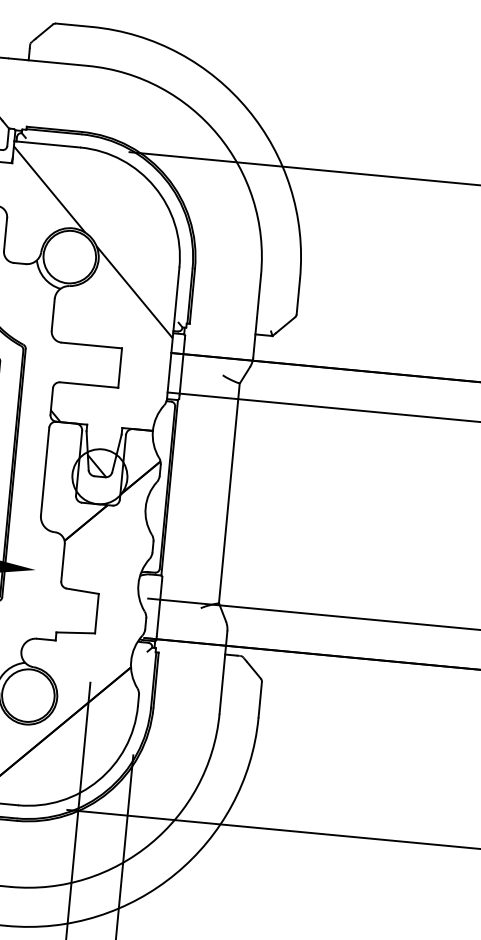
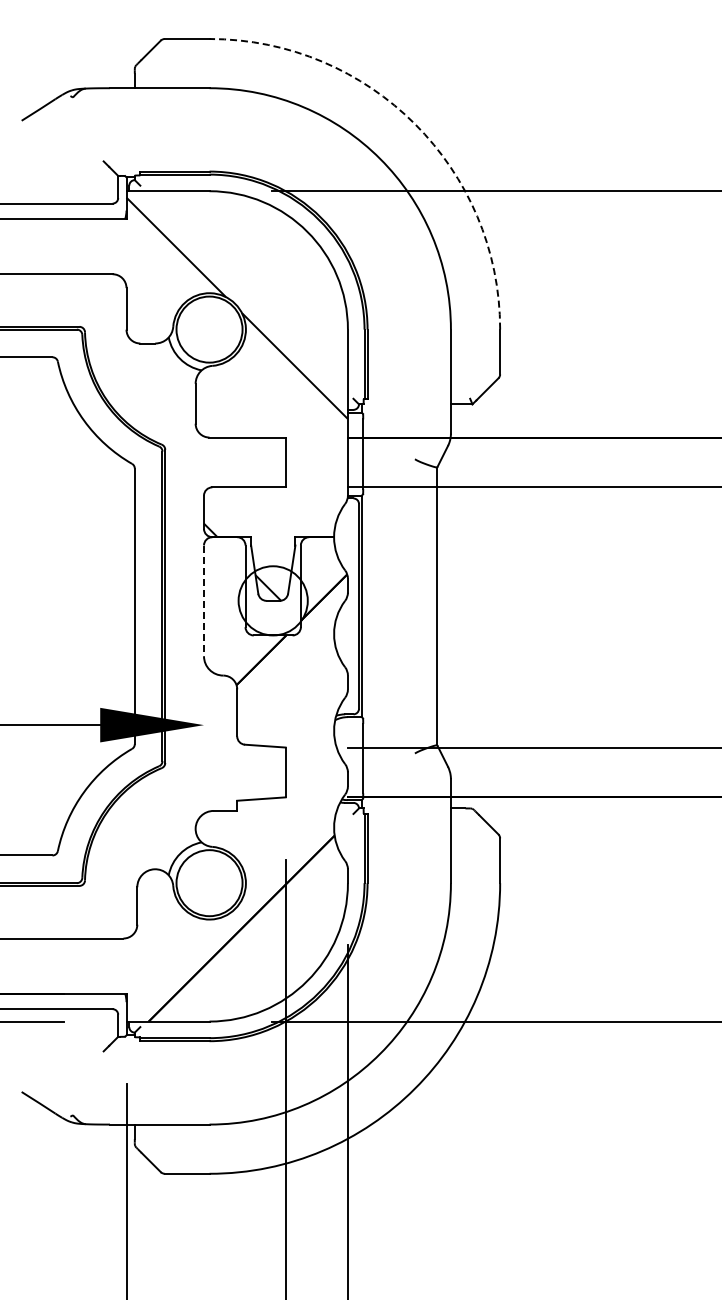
arc: (248, 110) -> (415, 124), solid -> dashed
line: (45, 472) -> (204, 601), solid -> dashed

